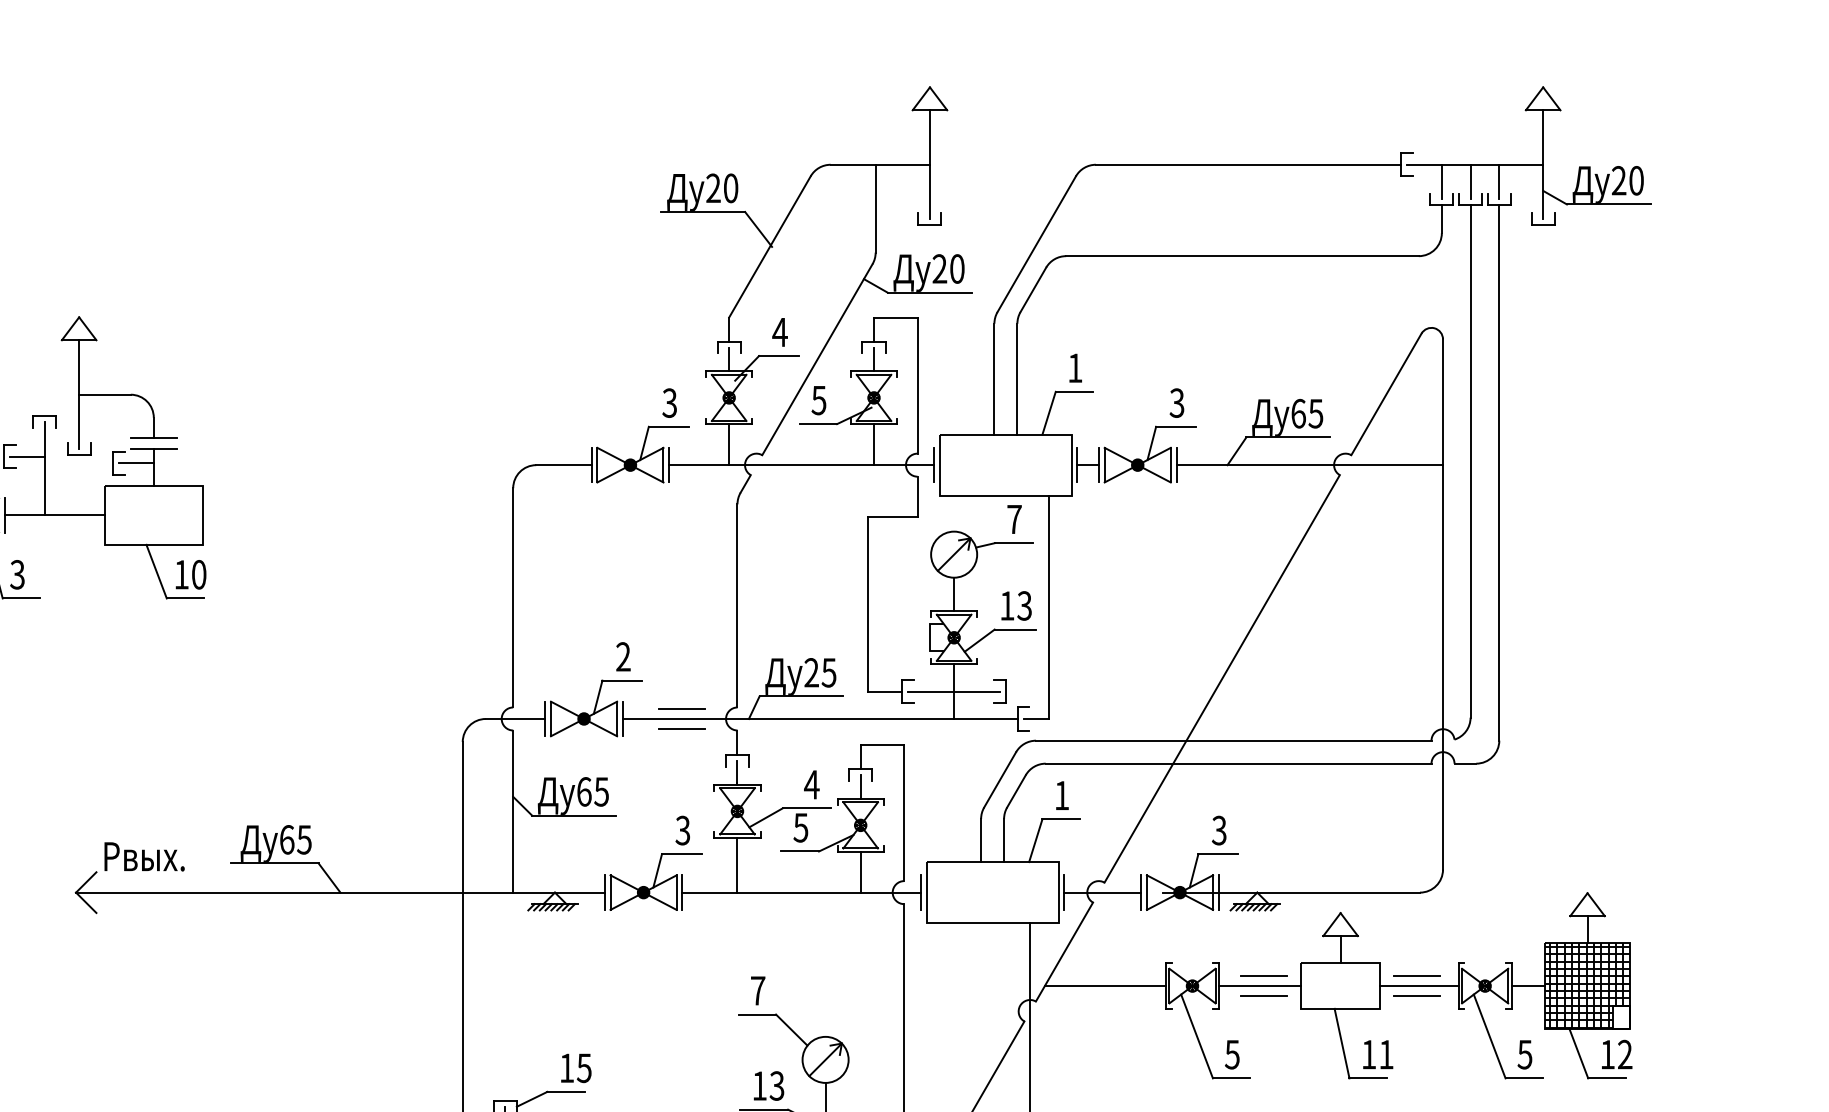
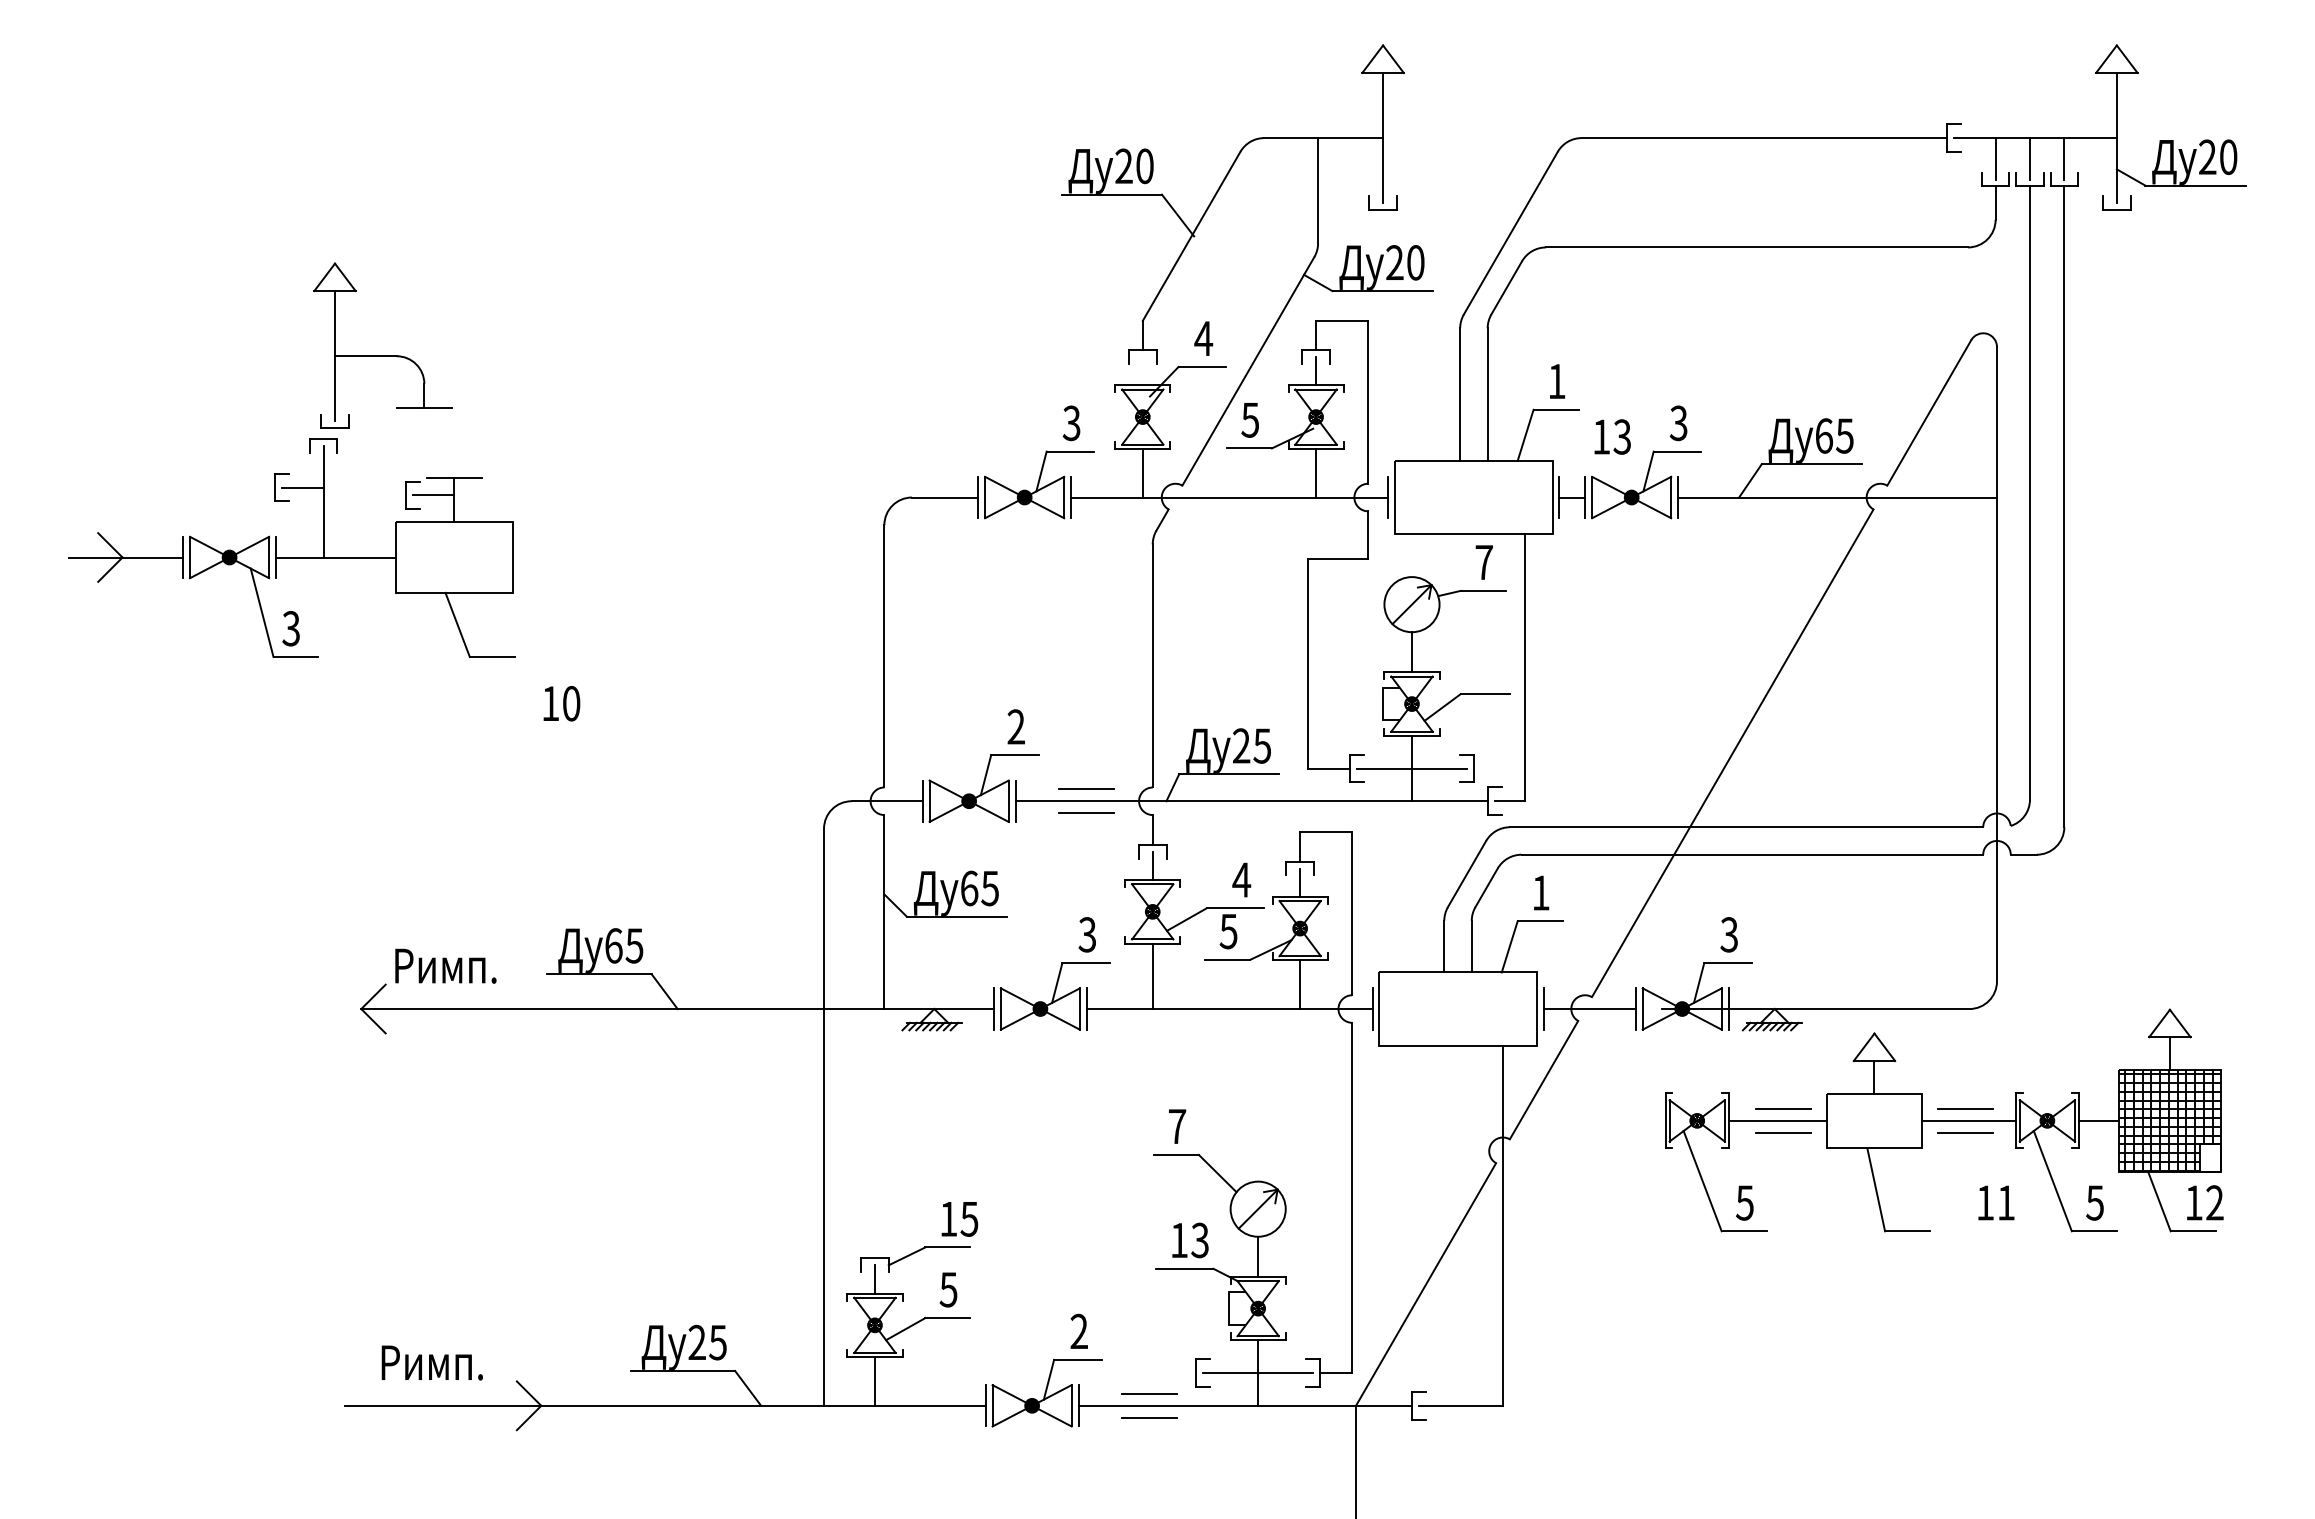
line: (728, 359) -> (1142, 371), removed
part: (118, 394) -> (382, 355), moved
text: (190, 574) -> (561, 703), moved
text: (1016, 605) -> (1612, 436), moved
text: (157, 860) -> (458, 970), Pвых. -> Pимп.
line: (1104, 985) -> (1592, 1120), removed
text: (1378, 1054) -> (1996, 1202), moved

